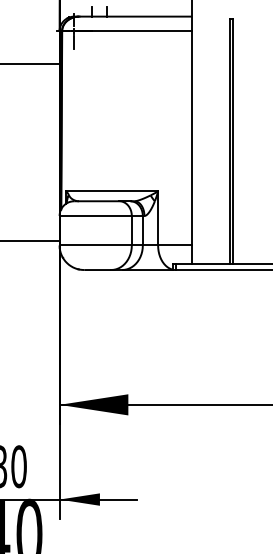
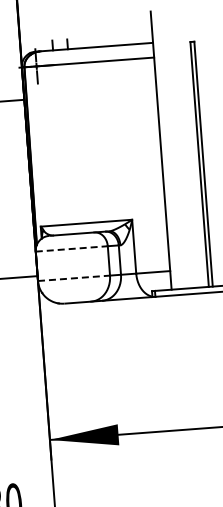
line: (96, 216) -> (72, 249), solid -> dashed
line: (96, 245) -> (74, 278), solid -> dashed

